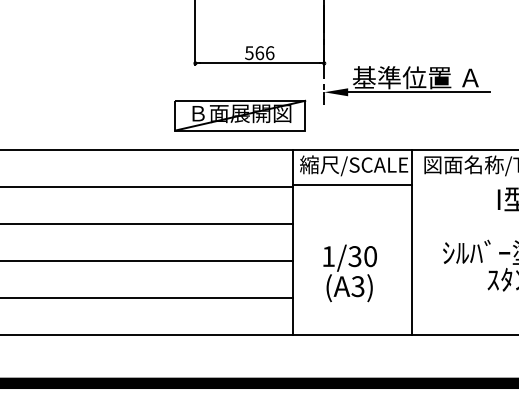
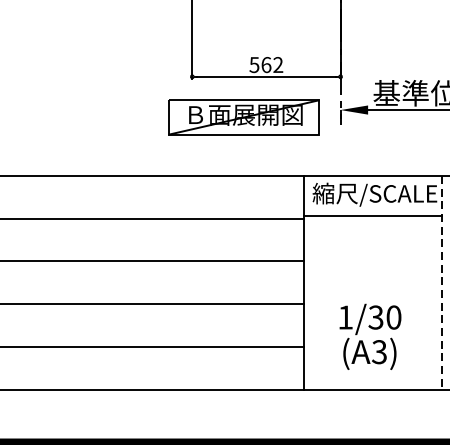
text: (269, 53) -> (277, 65), 566 -> 562
part: (240, 115) -> (244, 117), moved
line: (411, 242) -> (441, 282), solid -> dashed
text: (349, 273) -> (369, 337), moved

